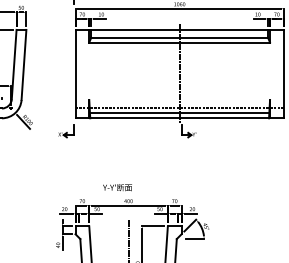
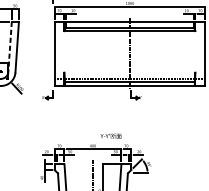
line: (14, 64) -> (10, 46), solid -> dashed
text: (117, 187) -> (111, 136), moved

